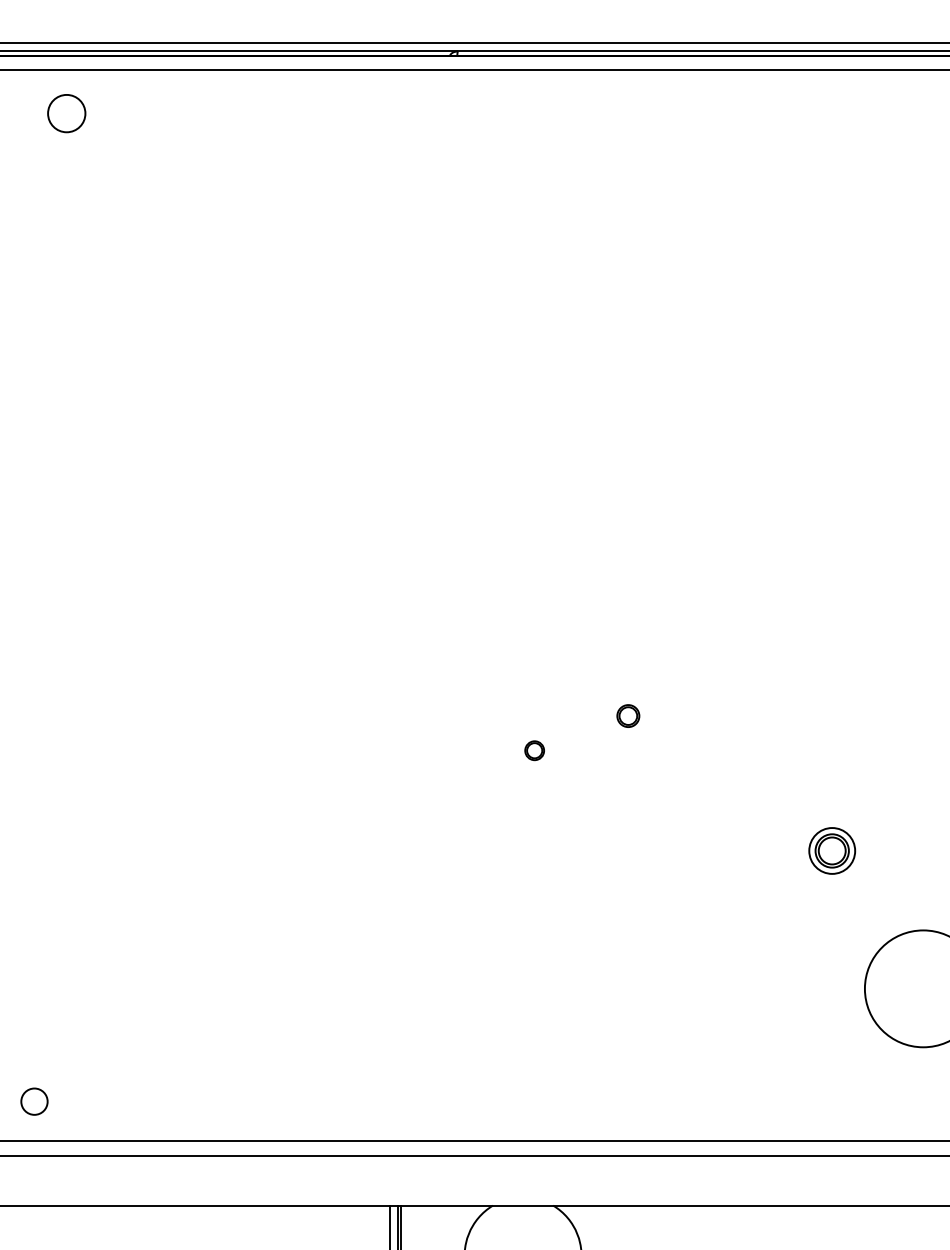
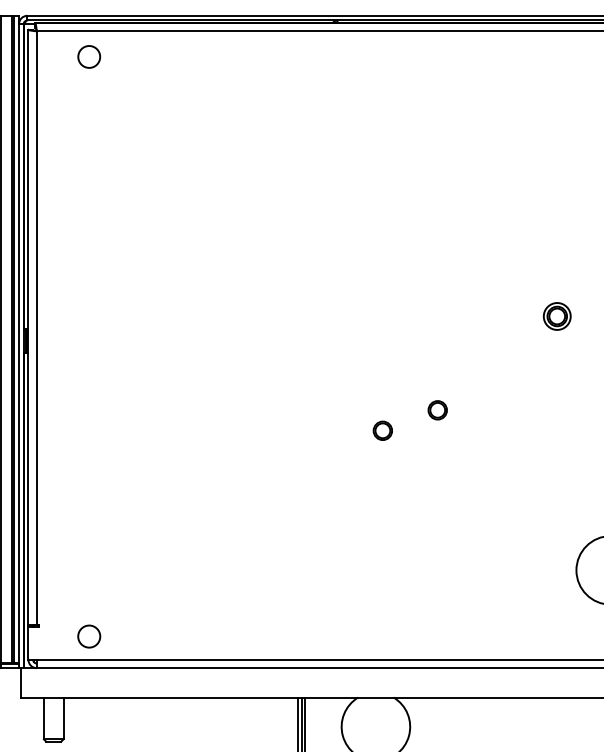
circle: (67, 112) -> (89, 56), moved
part: (628, 716) -> (437, 410), size x1.43
part: (534, 750) -> (382, 430), size x1.67
part: (830, 850) -> (556, 316), moved
circle: (34, 1101) -> (89, 636), size x1.43

